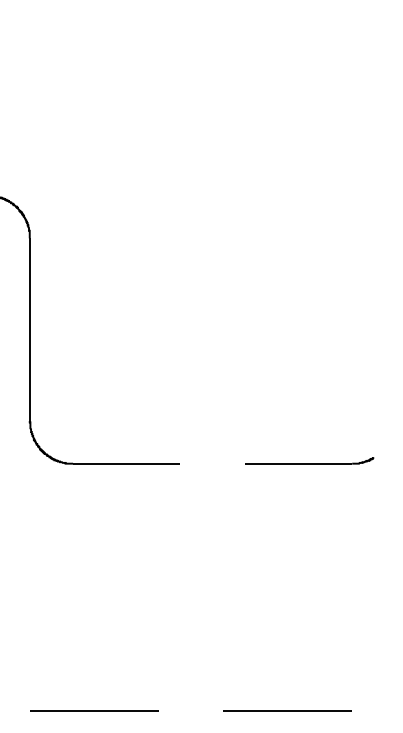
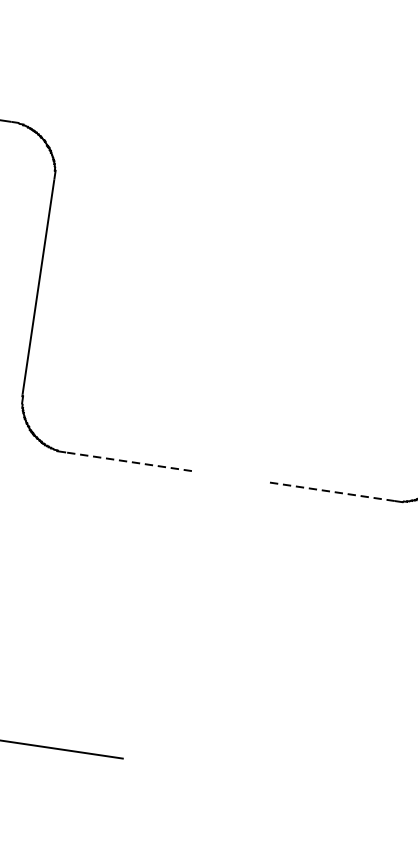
line: (126, 463) -> (129, 461), solid -> dashed
line: (298, 463) -> (331, 491), solid -> dashed
line: (287, 710) -> (275, 780), removed

